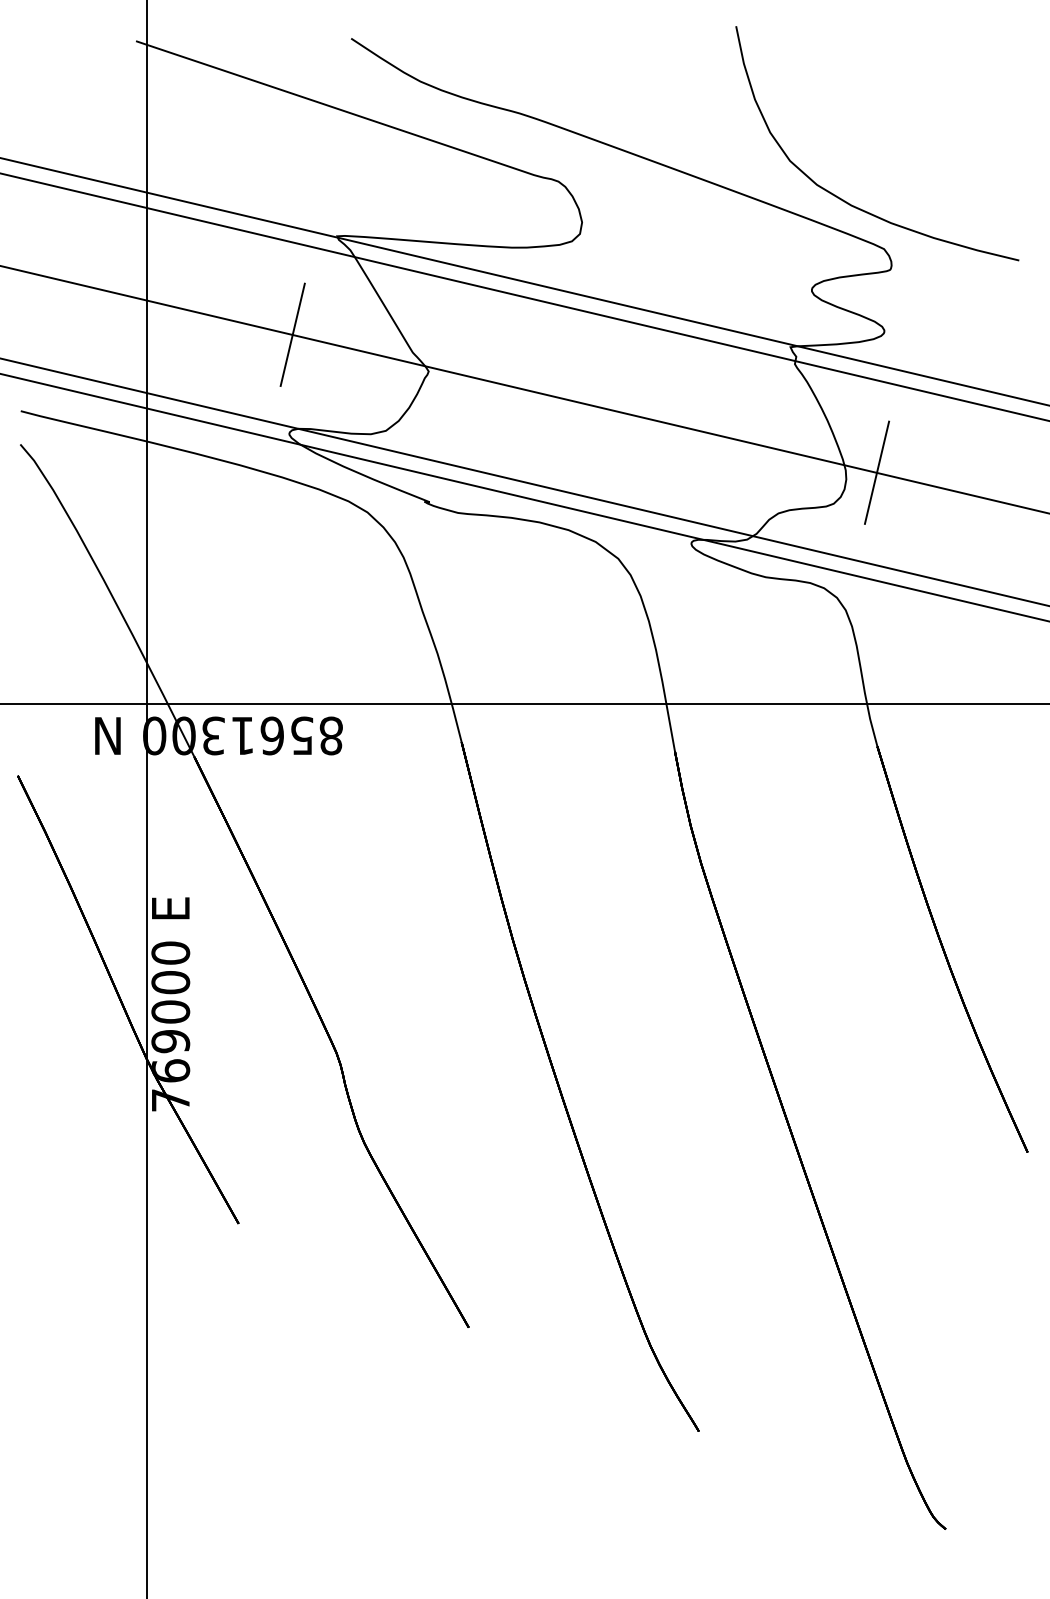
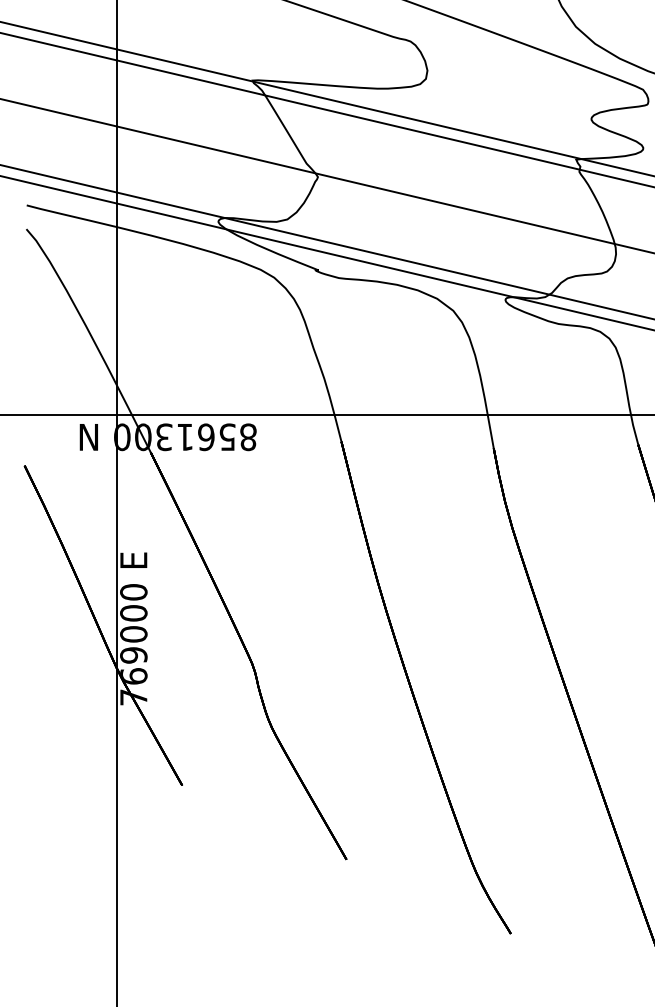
line: (292, 334) -> (220, 150), removed
line: (876, 472) -> (637, 249), removed

